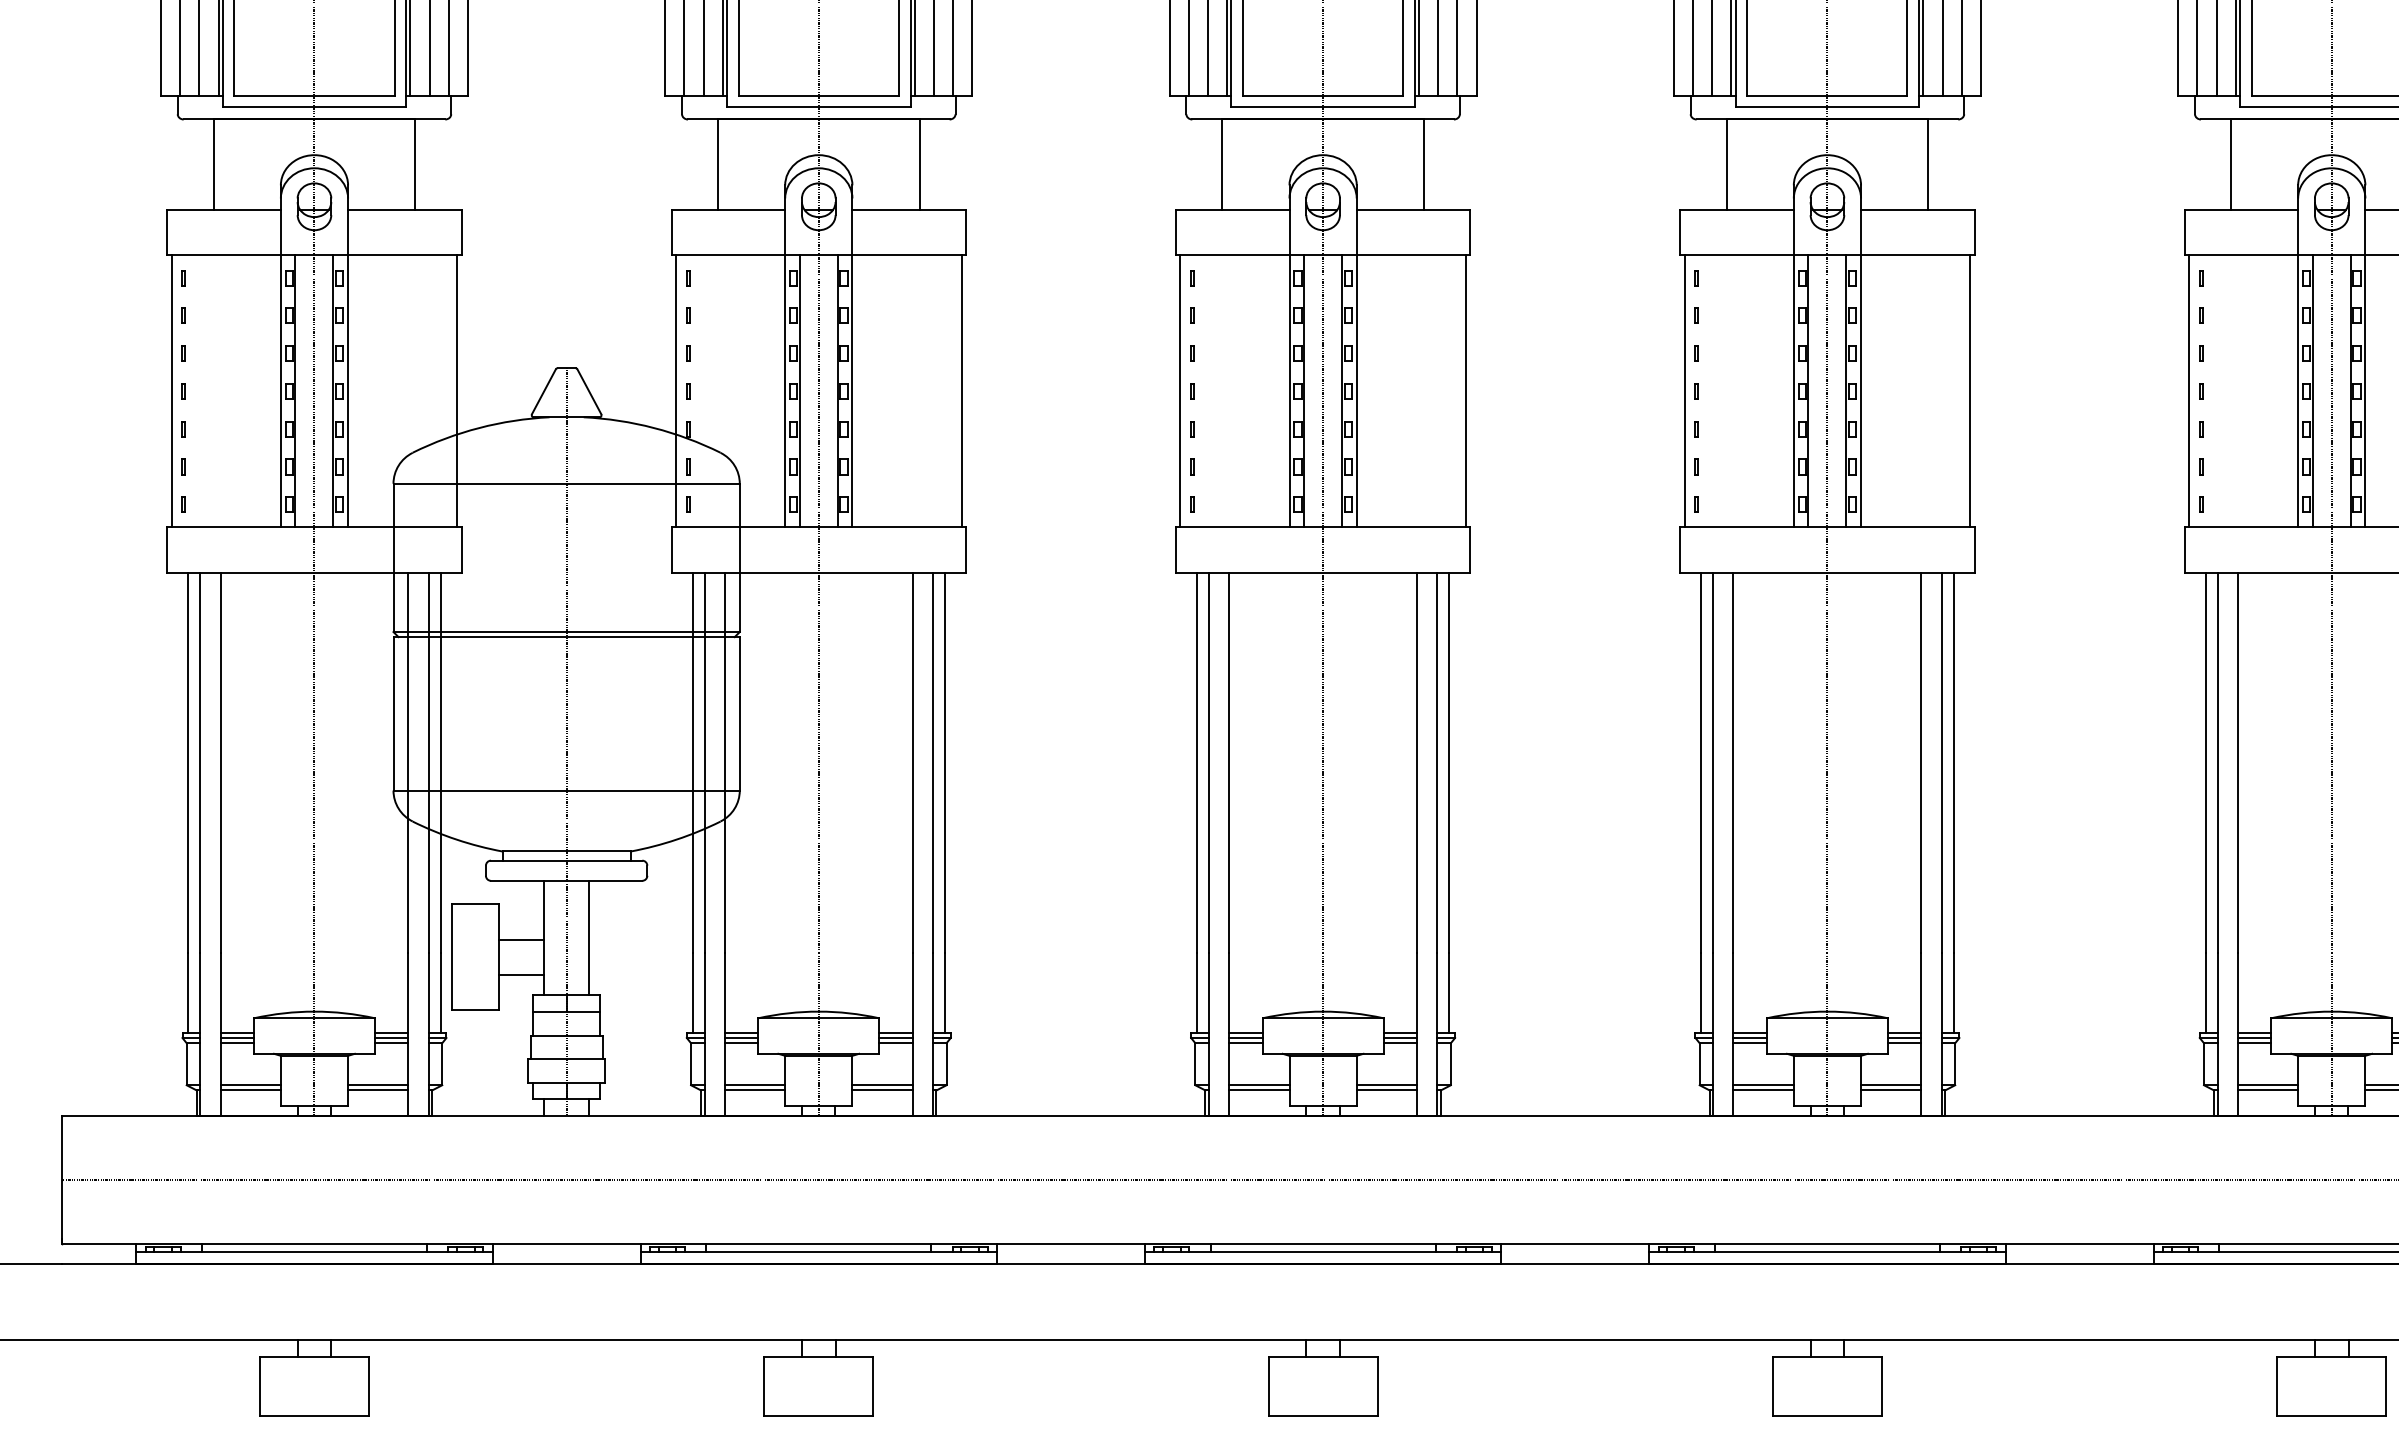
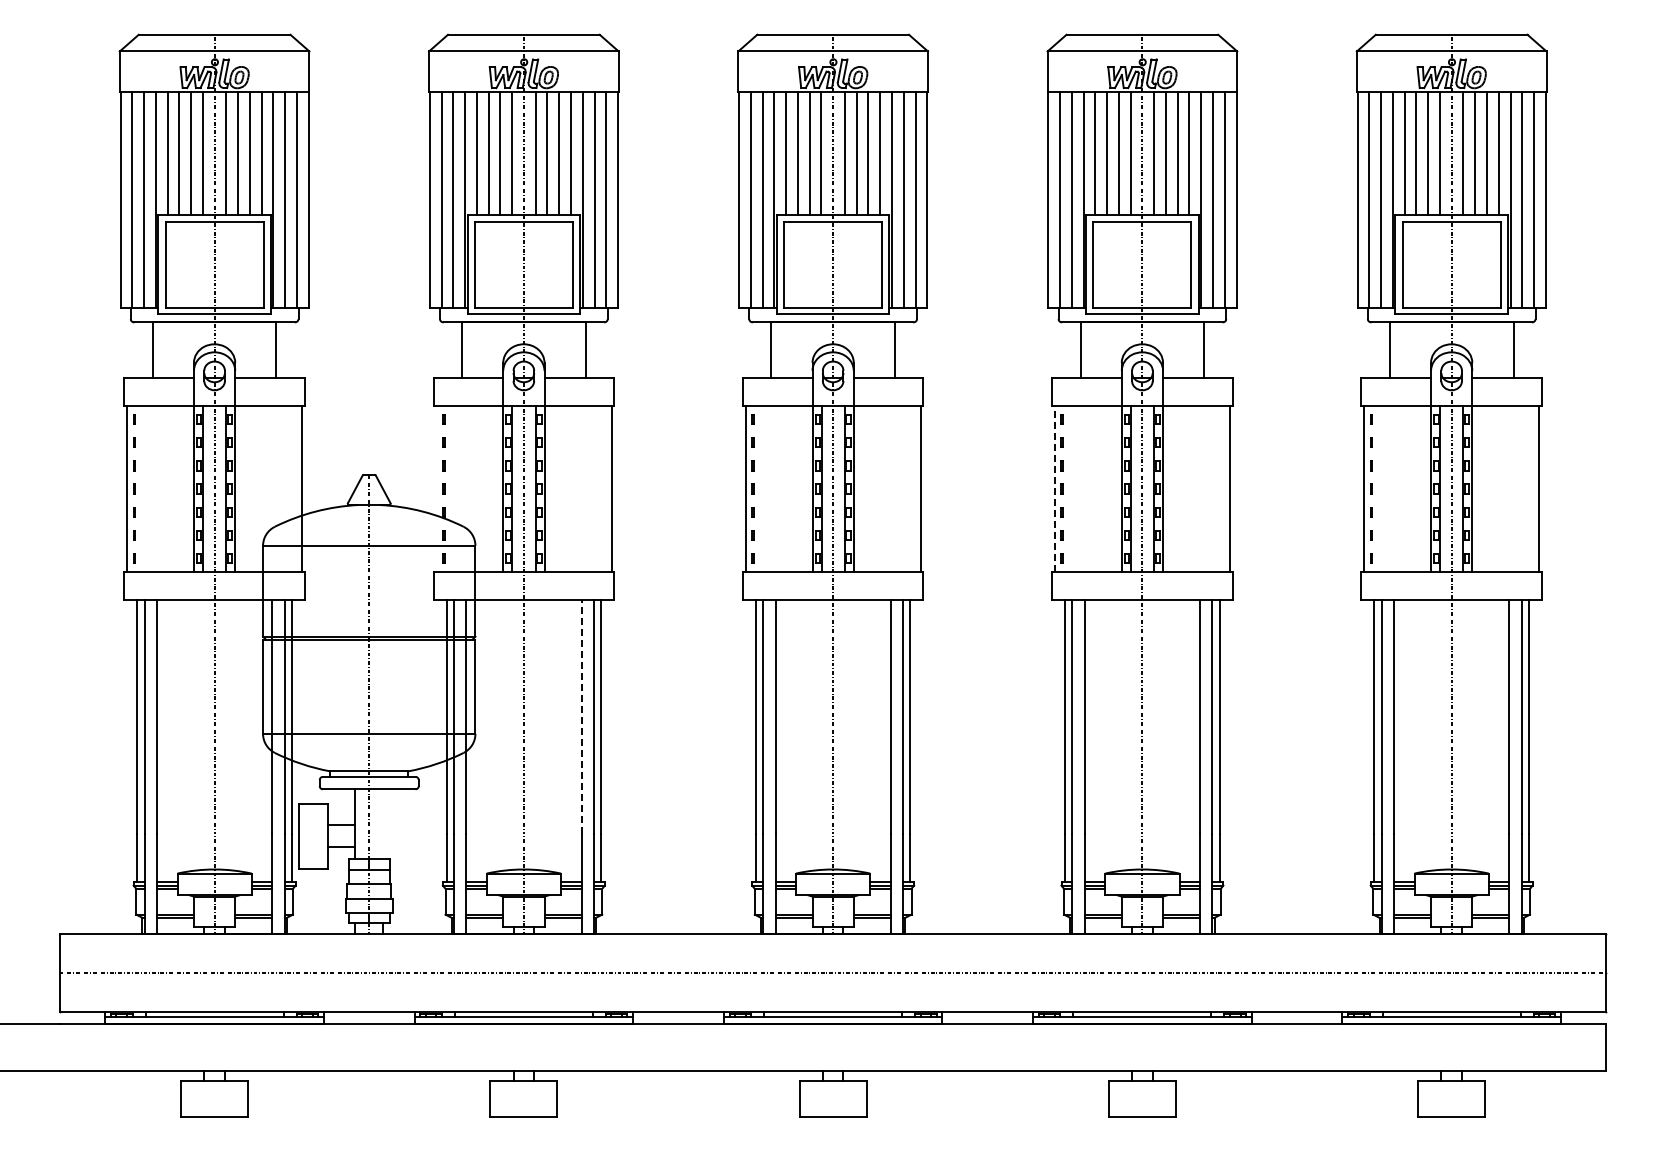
line: (676, 390) -> (436, 488), removed
line: (1684, 390) -> (1054, 488), solid -> dashed
line: (912, 763) -> (581, 717), solid -> dashed
line: (589, 938) -> (383, 824), removed

